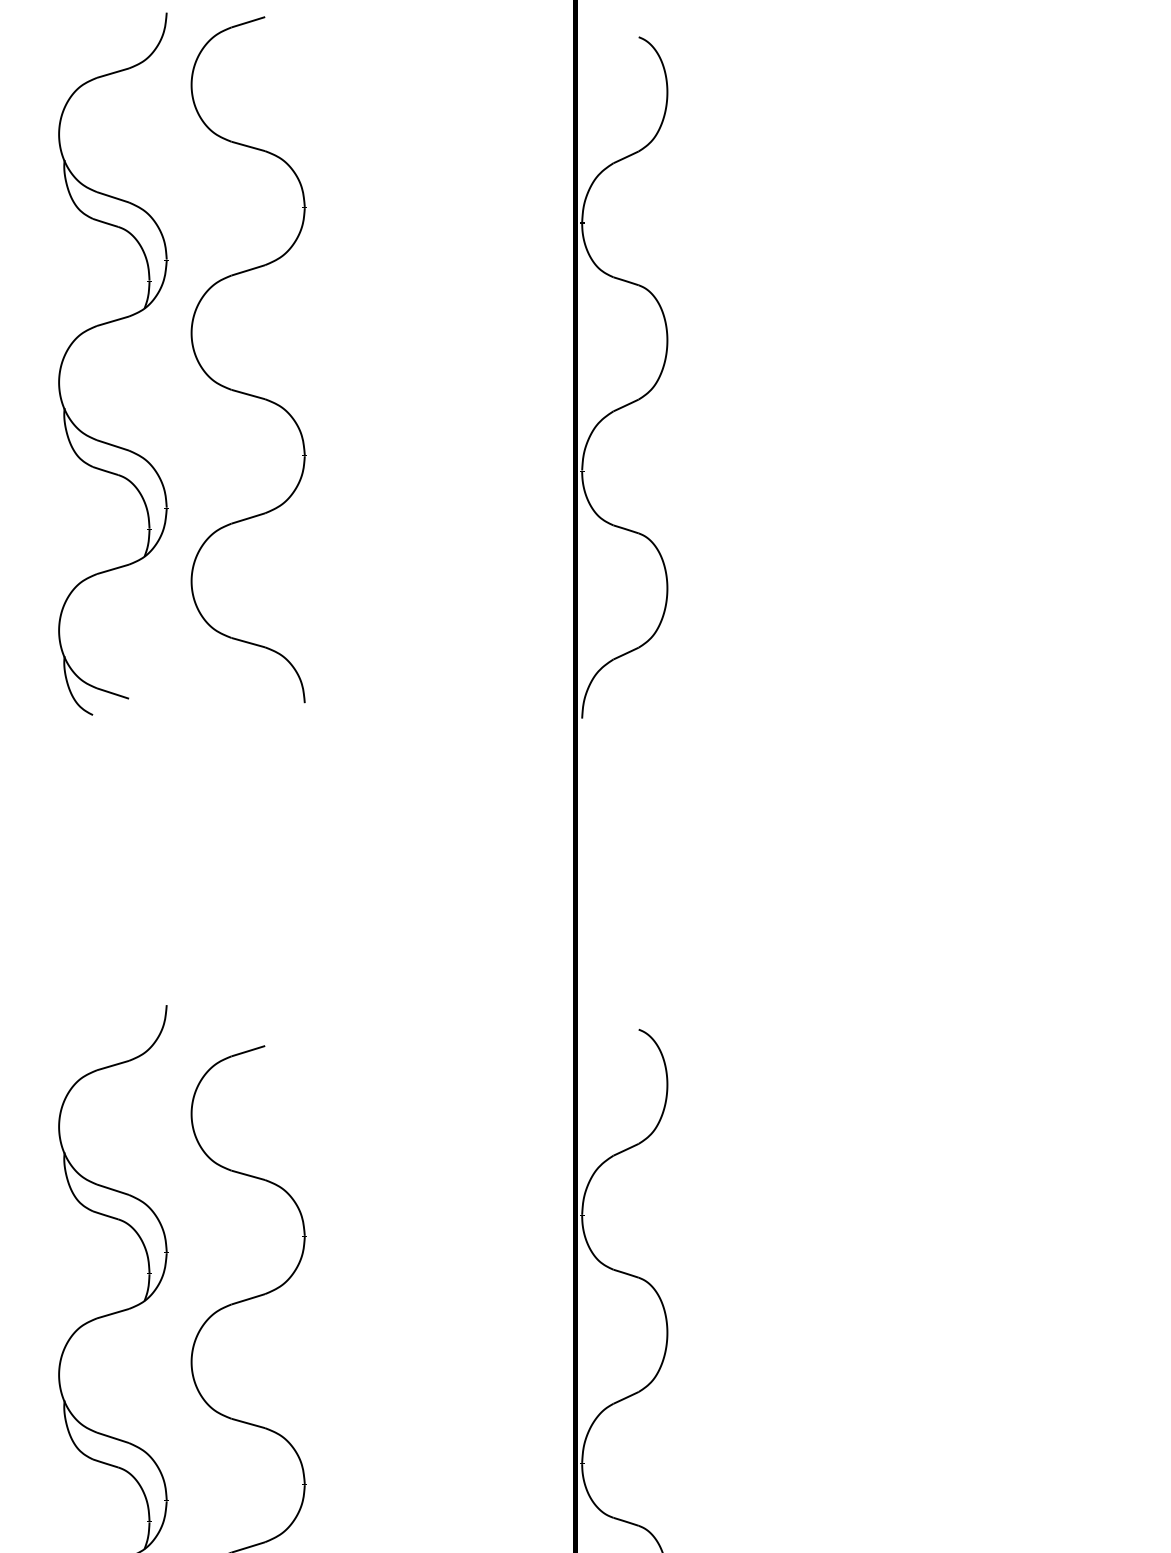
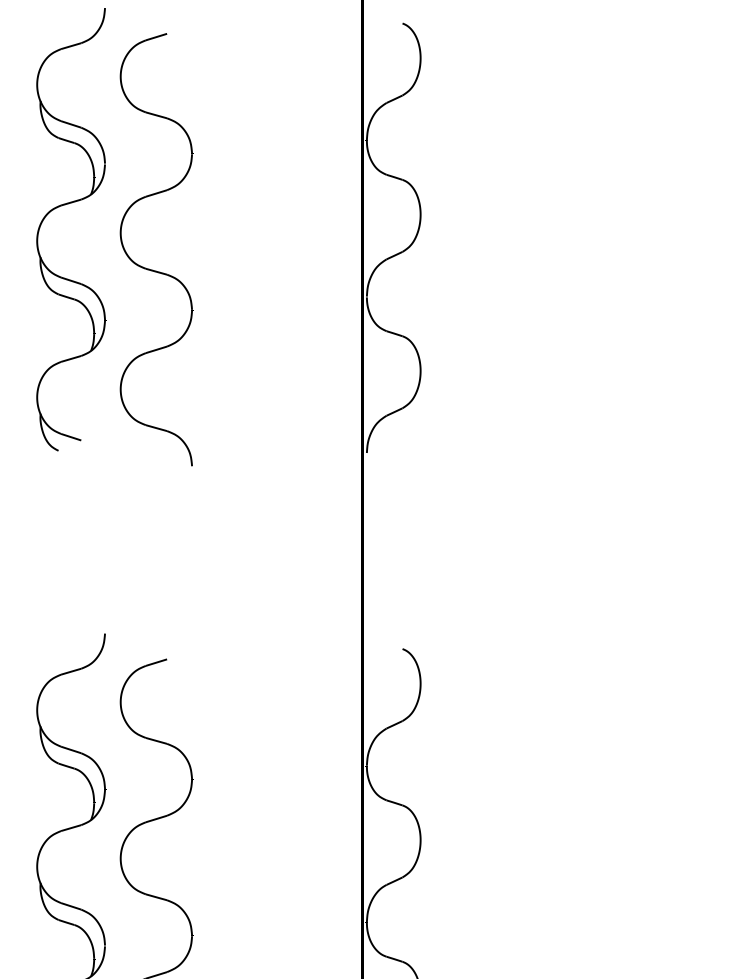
part: (237, 389) -> (149, 268), moved

